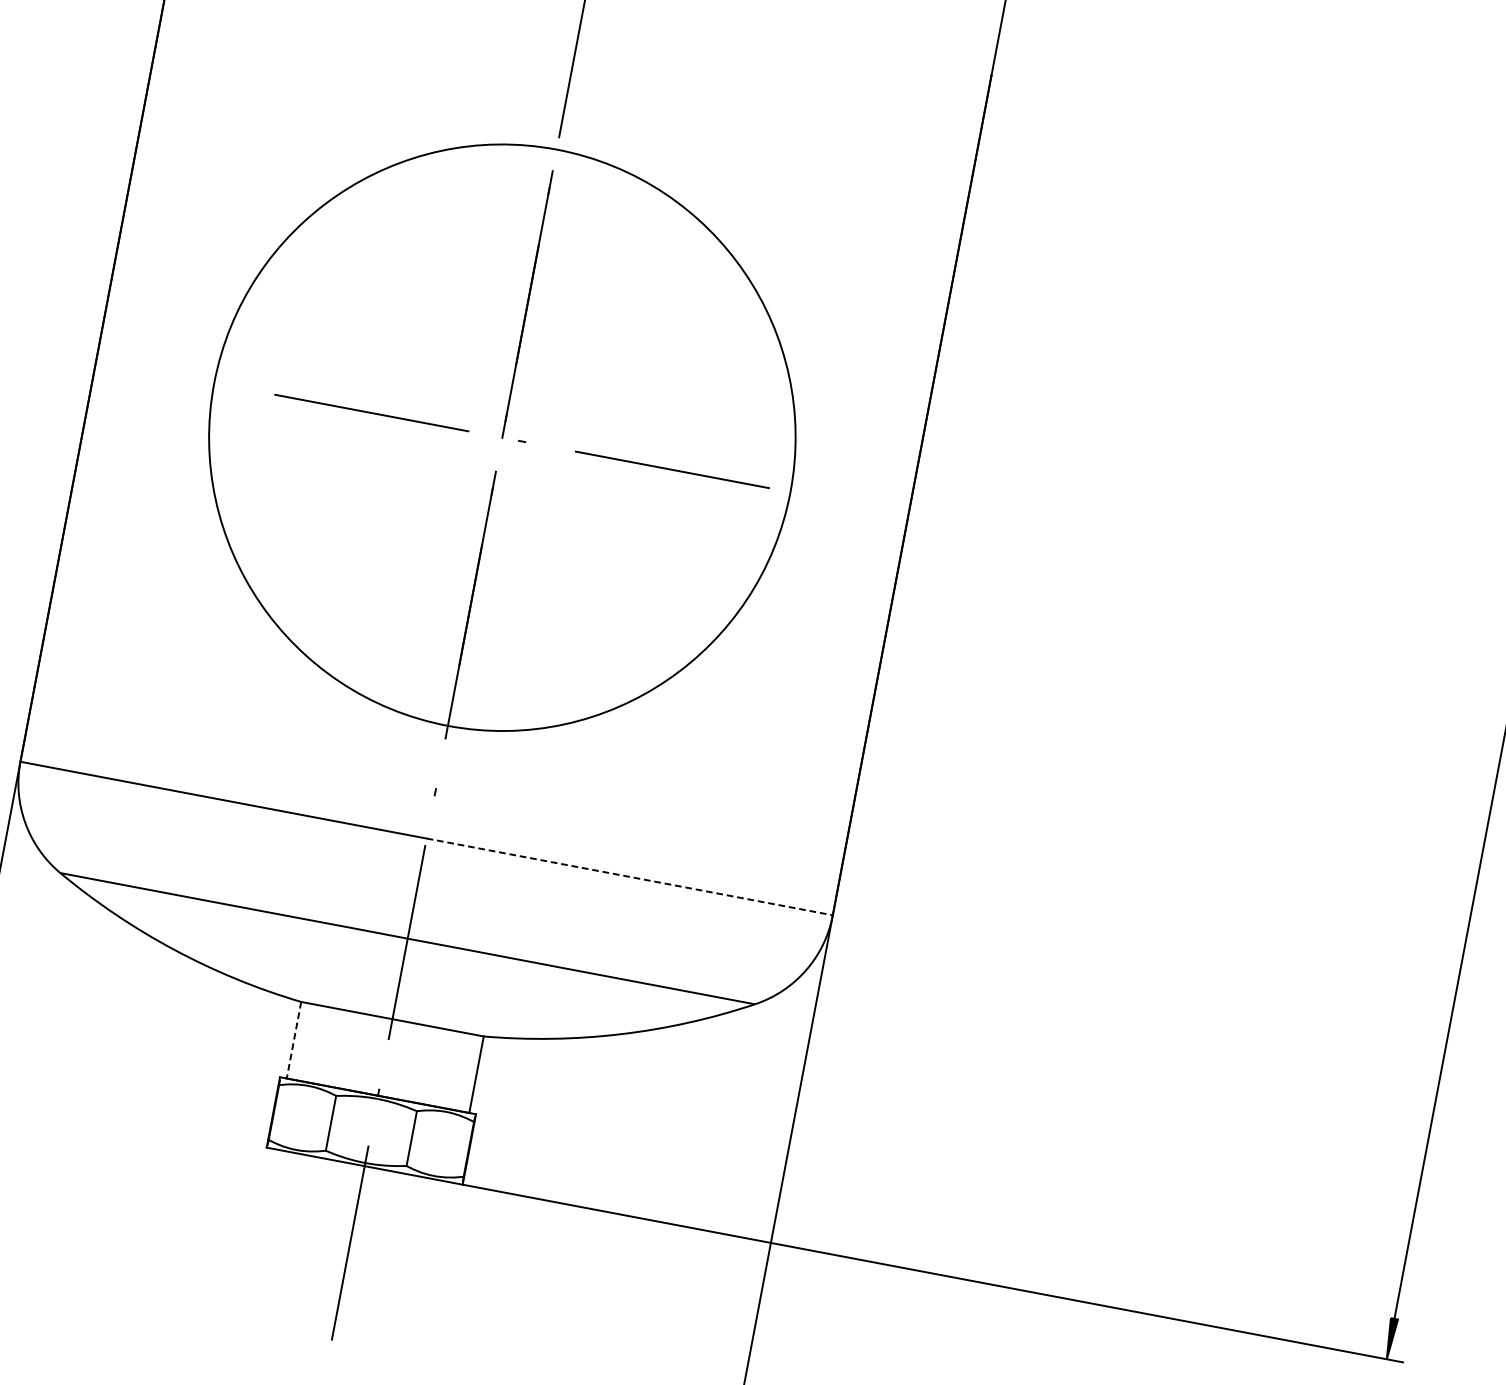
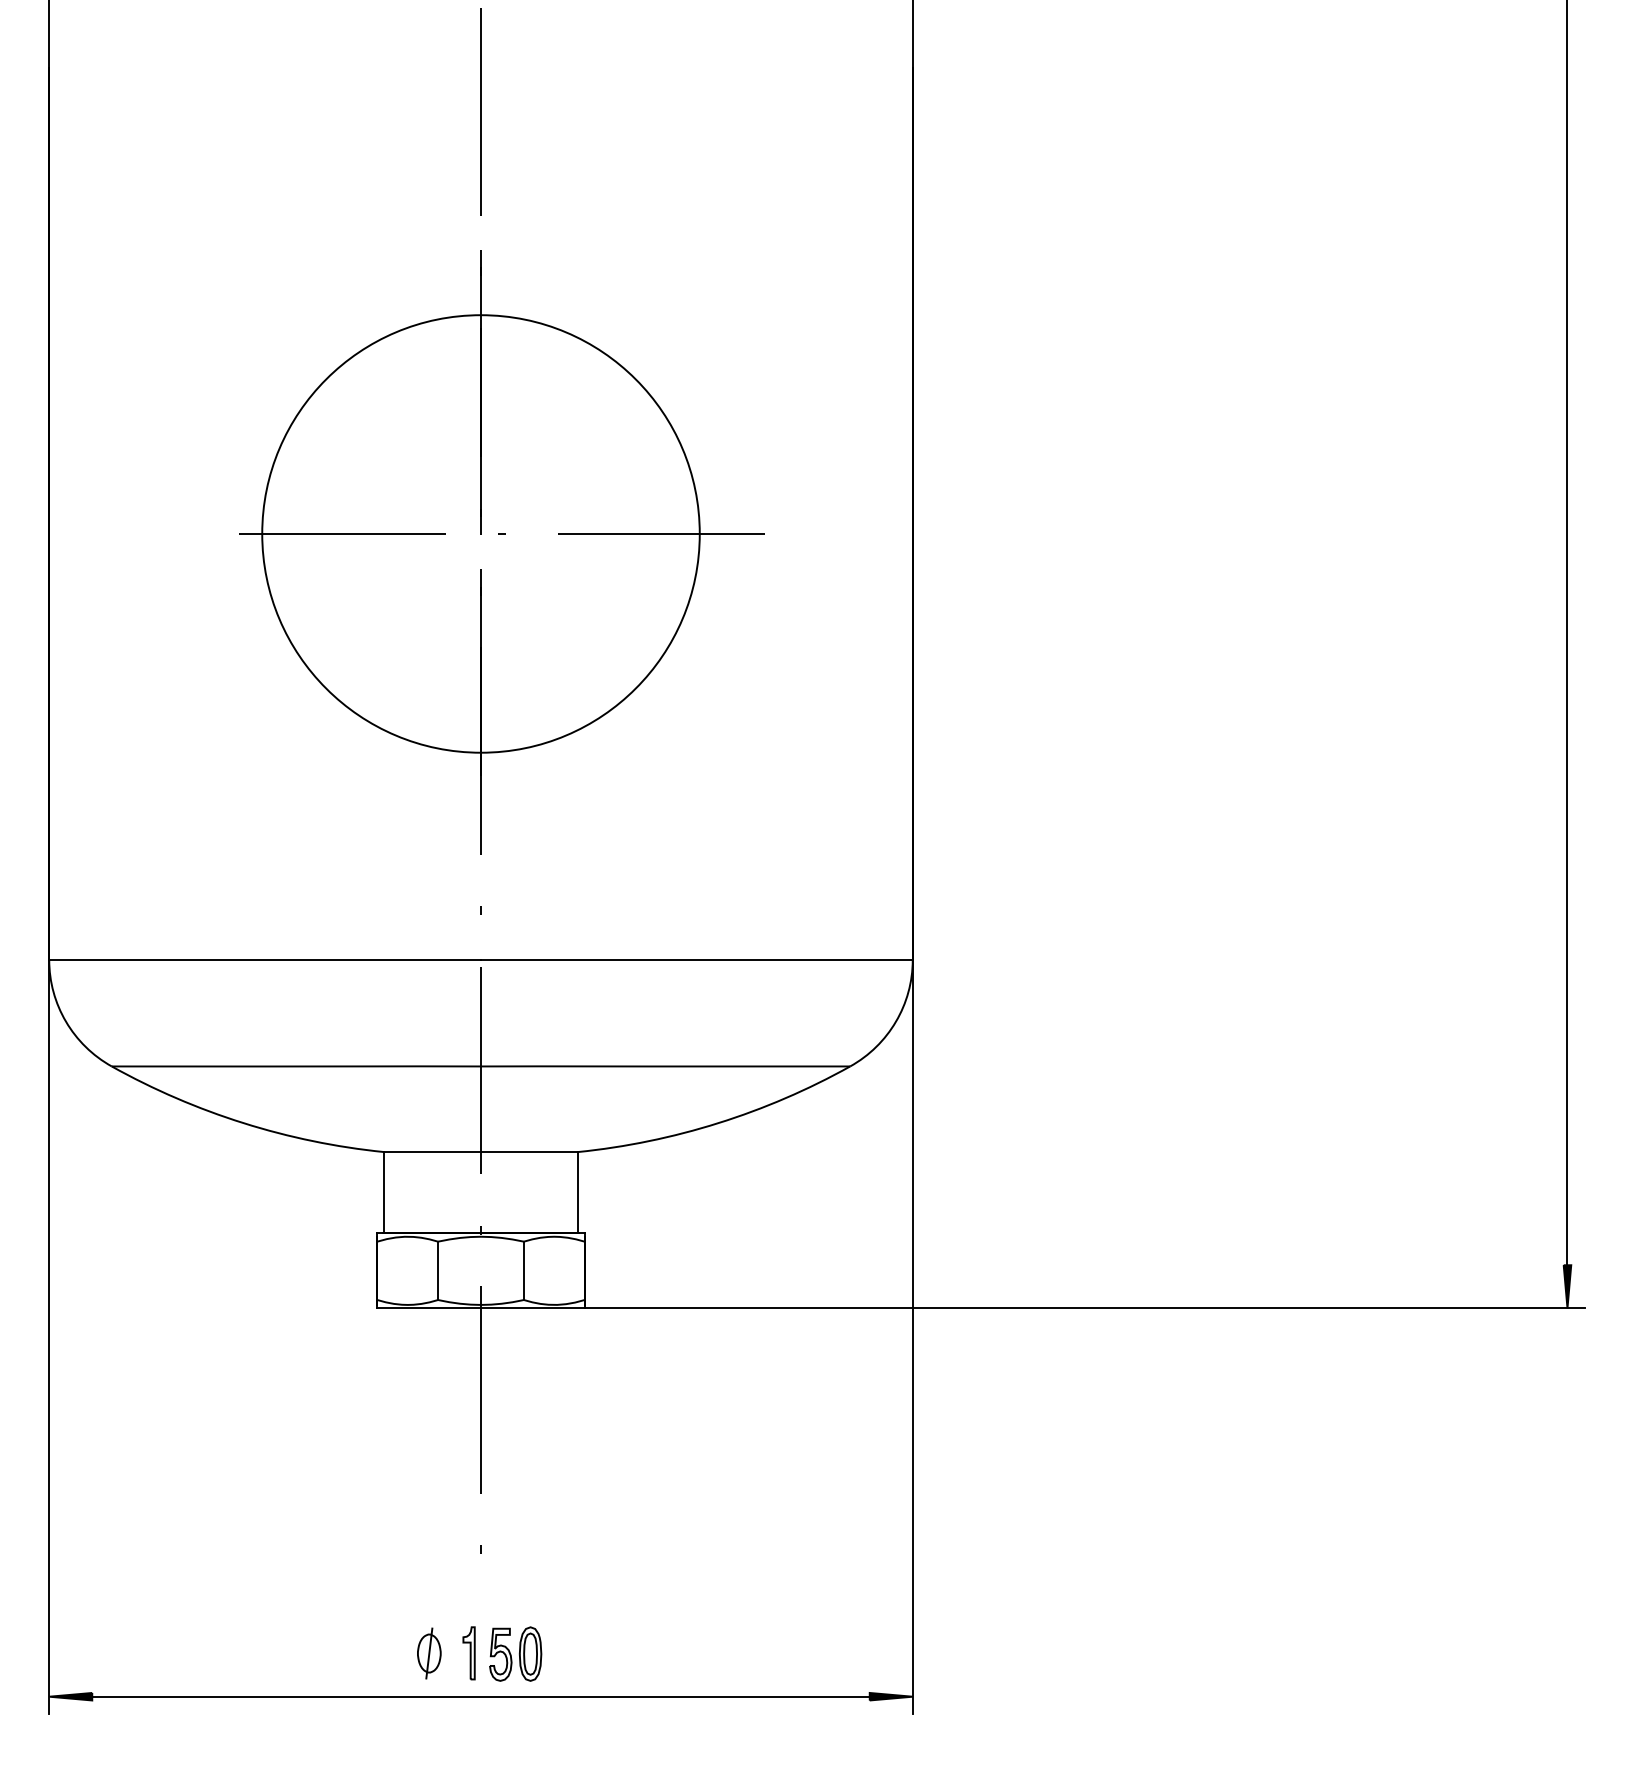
circle: (501, 437) -> (480, 533), size x0.71
line: (629, 877) -> (696, 960), dashed -> solid
line: (294, 1040) -> (384, 1192), dashed -> solid

